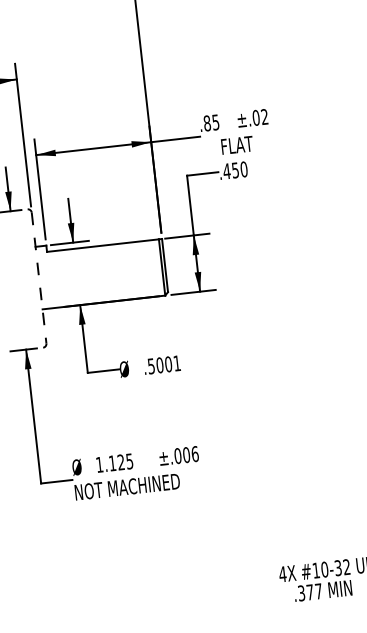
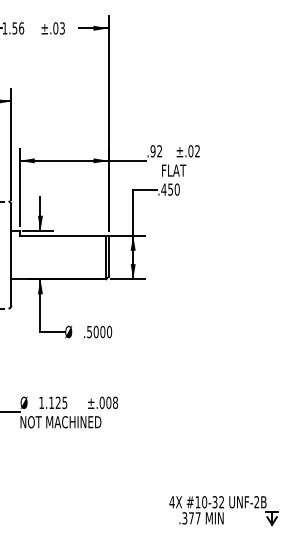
text: (211, 123) -> (156, 151), .85 -> .92
line: (39, 278) -> (11, 255), dashed -> solid
text: (177, 362) -> (109, 331), .5001 -> .5000
text: (195, 453) -> (115, 402), ±.006 -> ±.008

